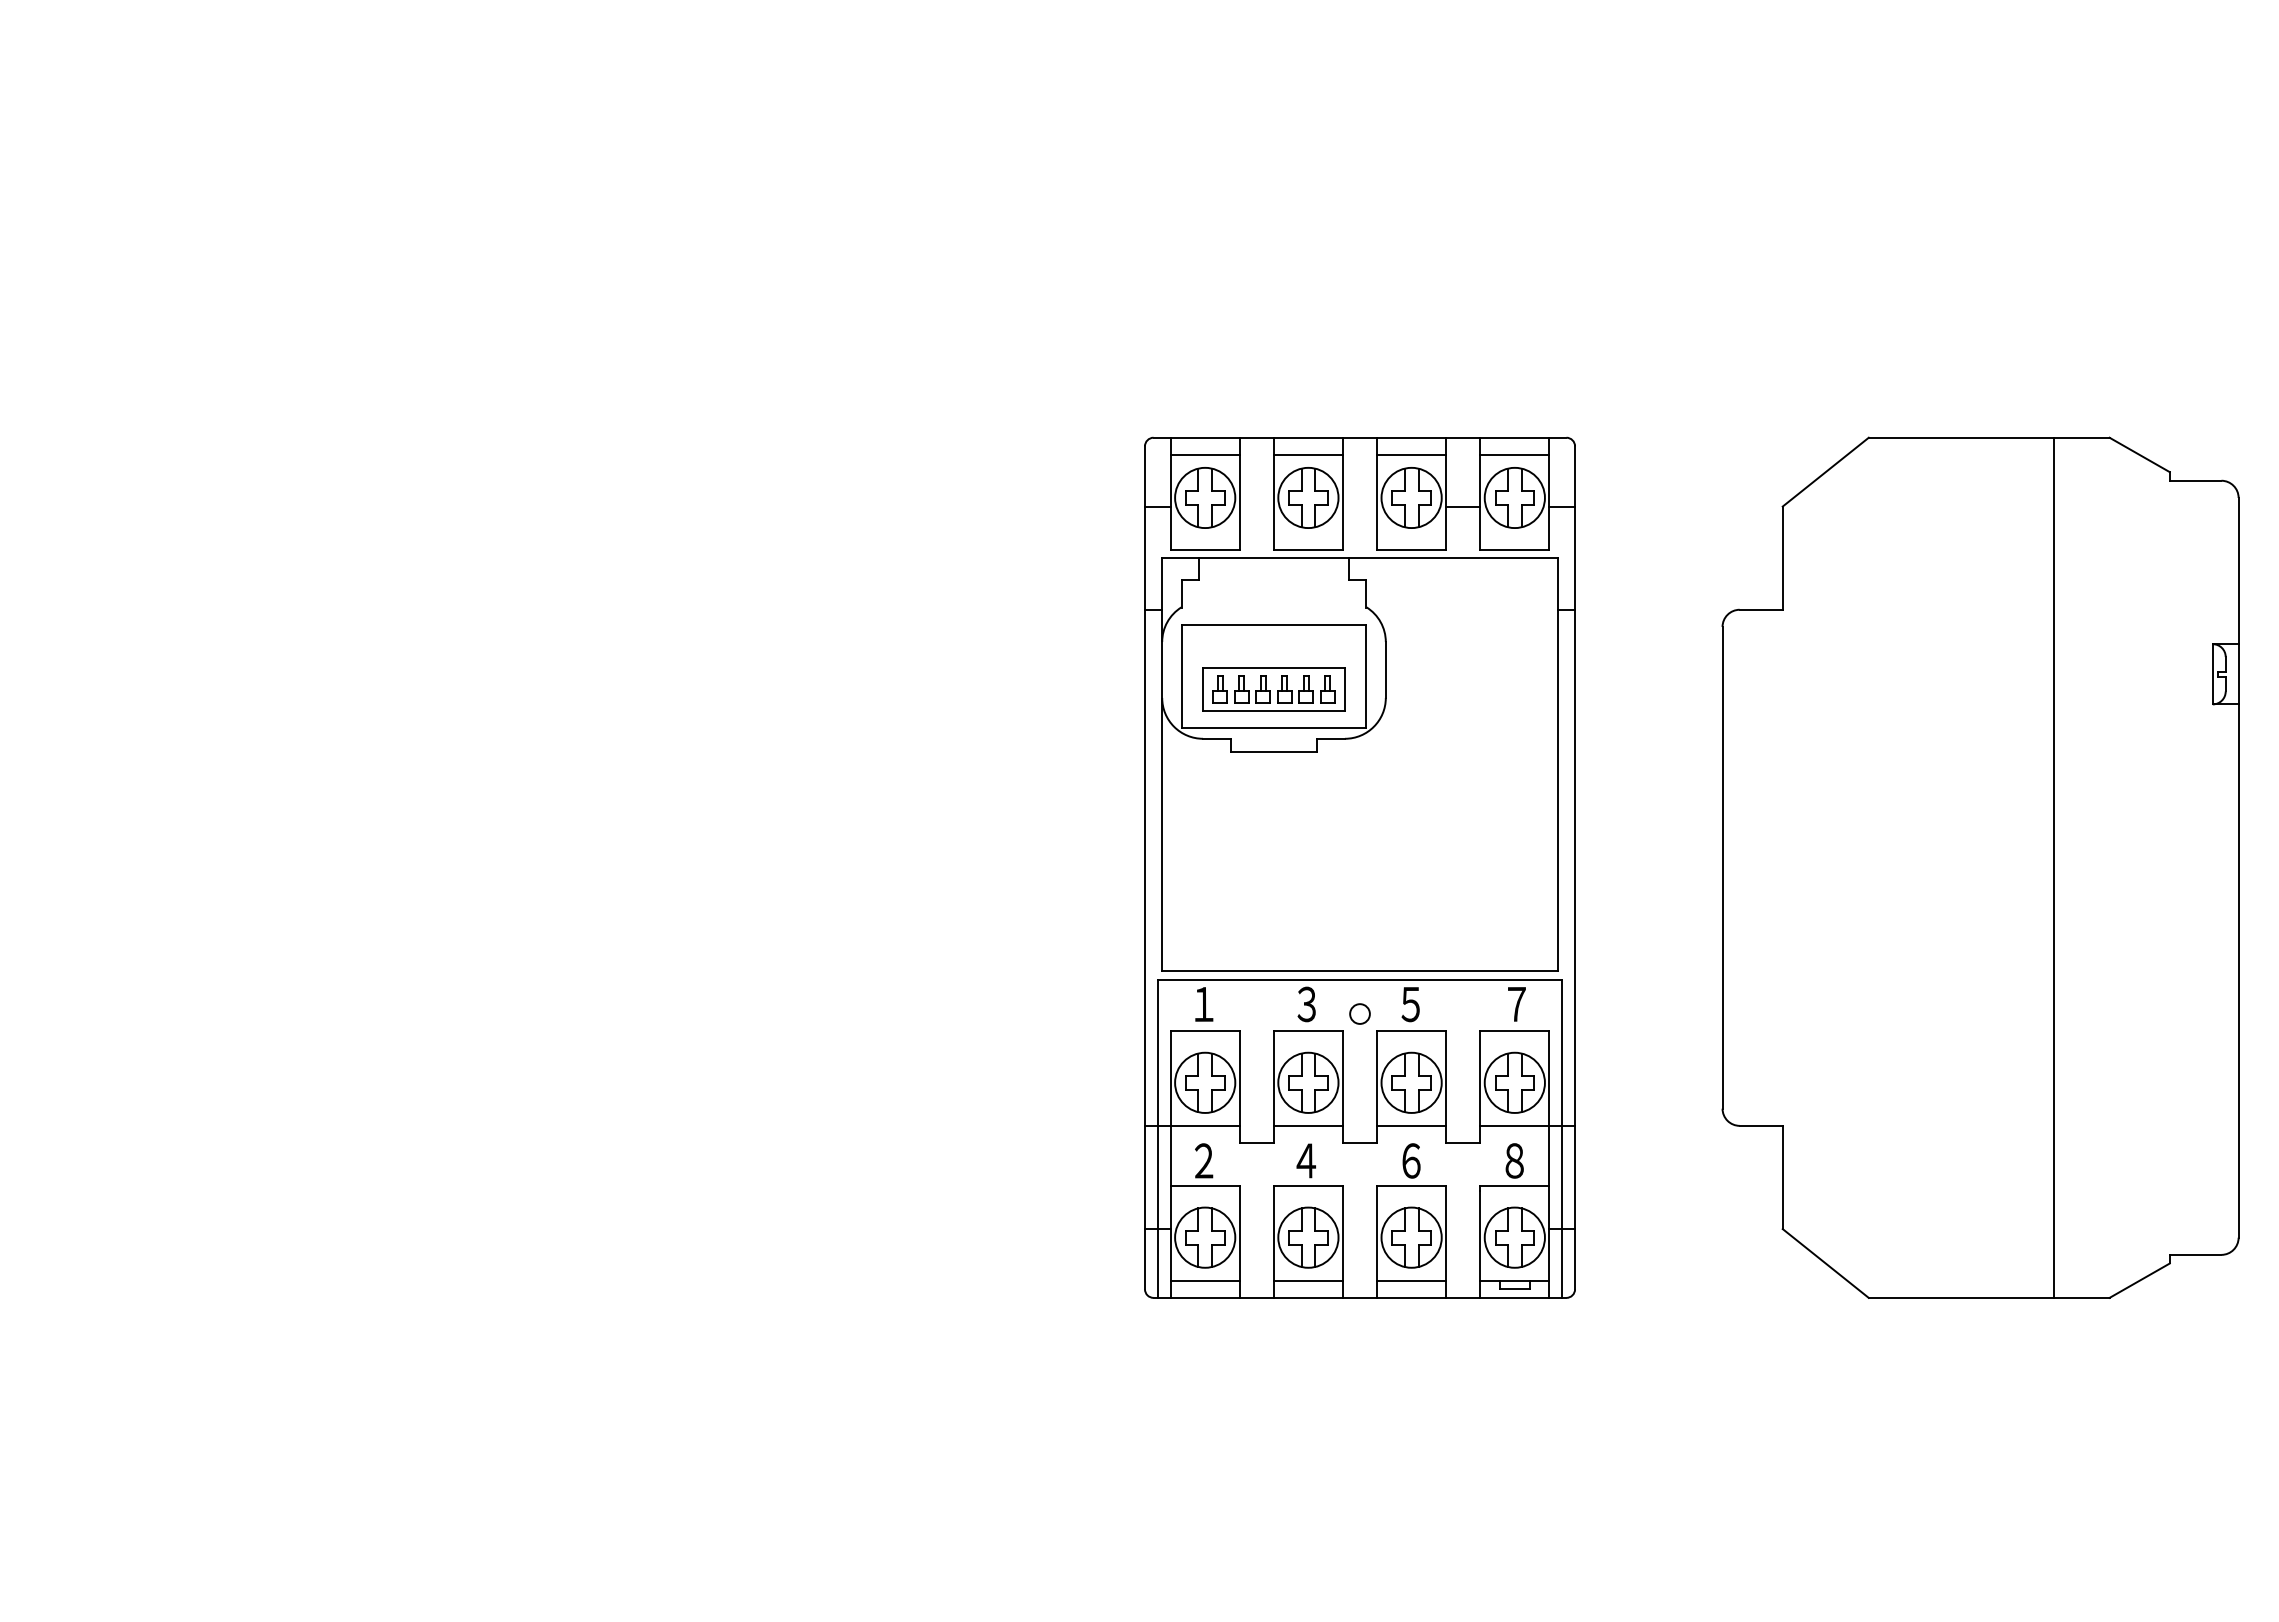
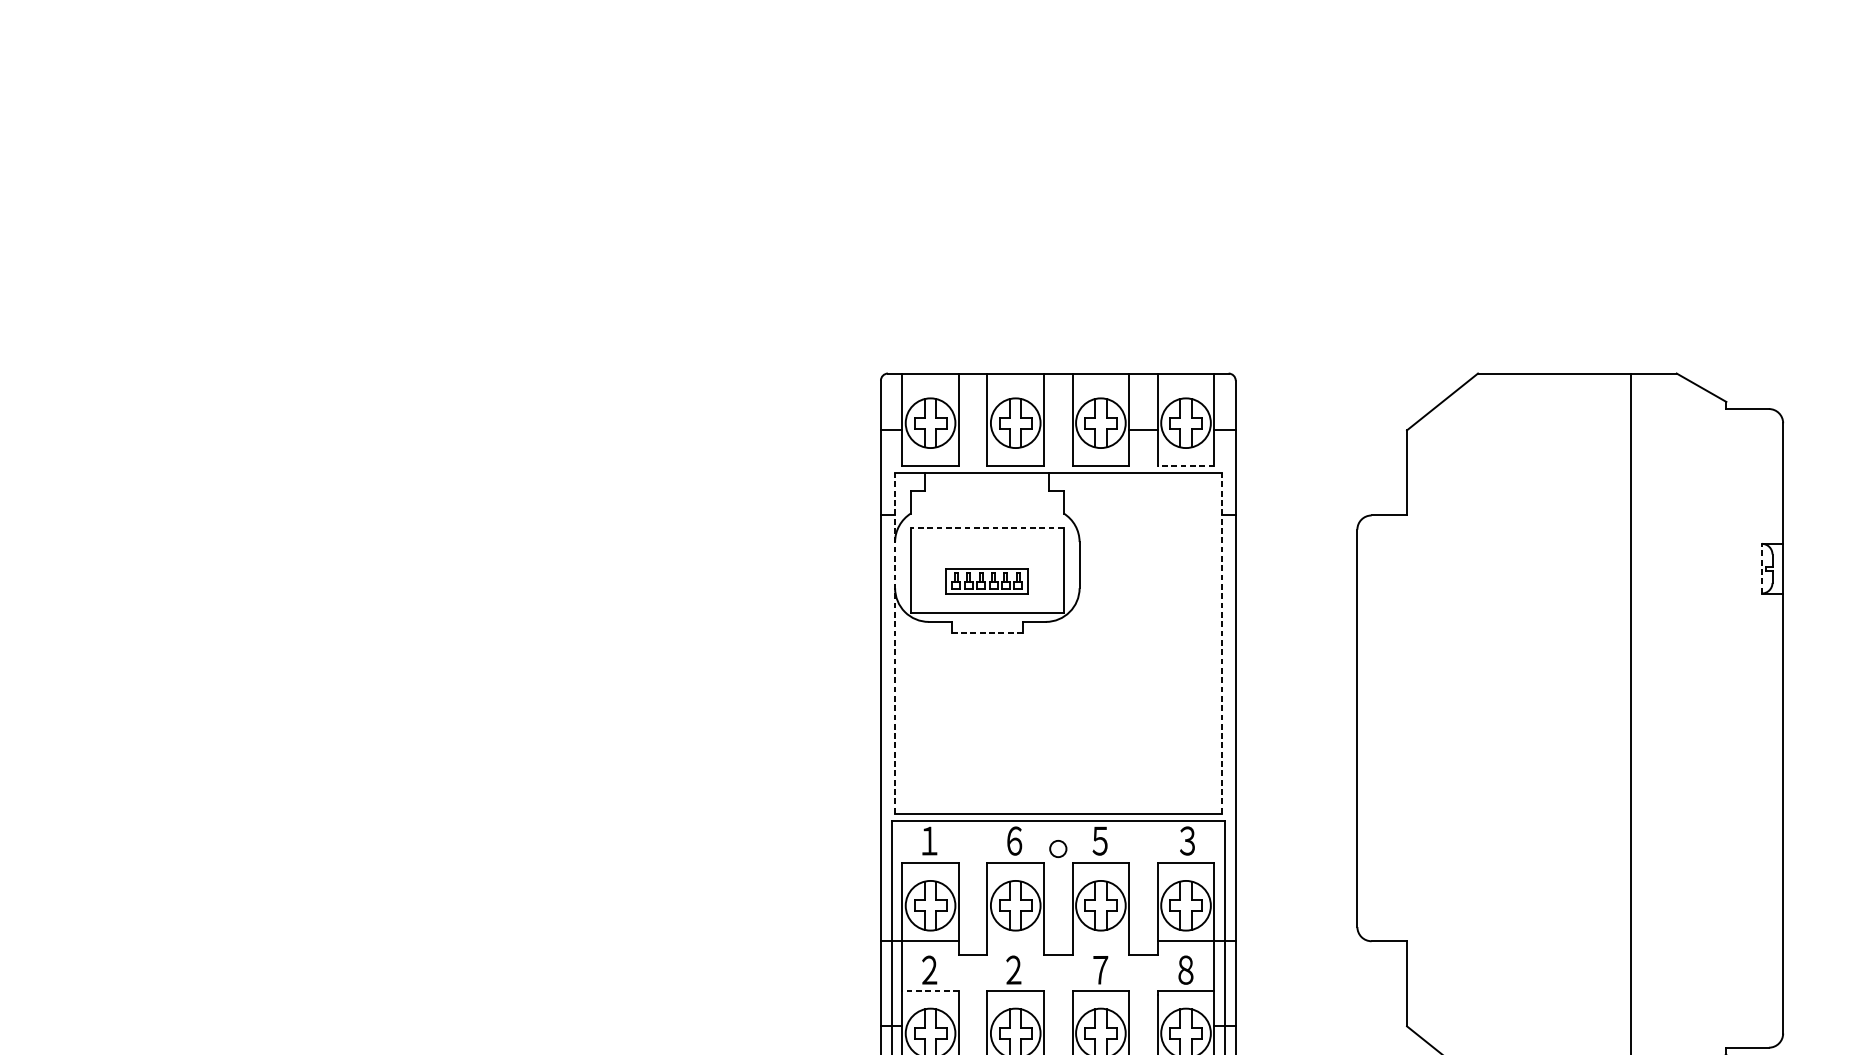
line: (1204, 454) -> (930, 387), removed
line: (1308, 454) -> (1015, 387), removed
line: (1411, 454) -> (1100, 387), removed
line: (1514, 454) -> (1185, 387), removed
line: (1514, 549) -> (1185, 465), solid -> dashed
line: (1273, 624) -> (986, 527), solid -> dashed
line: (2212, 673) -> (1761, 568), solid -> dashed
part: (1273, 689) -> (986, 581), size x0.7
line: (1273, 751) -> (986, 632), solid -> dashed
line: (1162, 764) -> (895, 643), solid -> dashed
line: (1557, 764) -> (1221, 643), solid -> dashed
text: (1306, 1004) -> (1014, 841), ３ -> ６
text: (1516, 1004) -> (1187, 841), ７ -> ３
line: (1308, 1125) -> (1015, 940), removed
line: (1411, 1125) -> (1100, 940), removed
text: (1306, 1160) -> (1014, 969), ４ -> ２
text: (1411, 1160) -> (1100, 969), ６ -> ７
line: (1204, 1186) -> (930, 991), solid -> dashed

